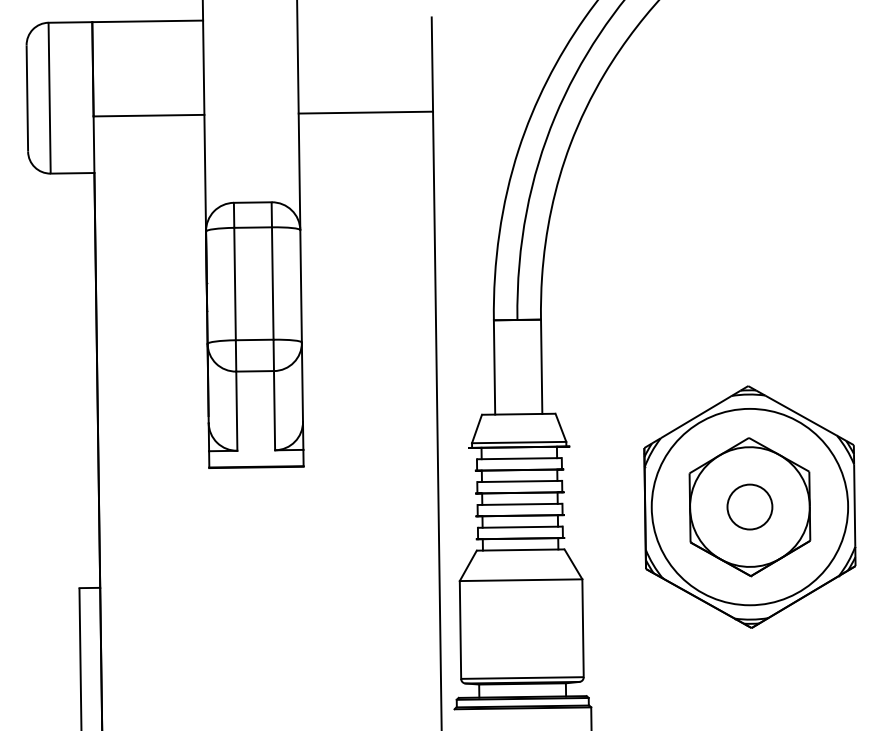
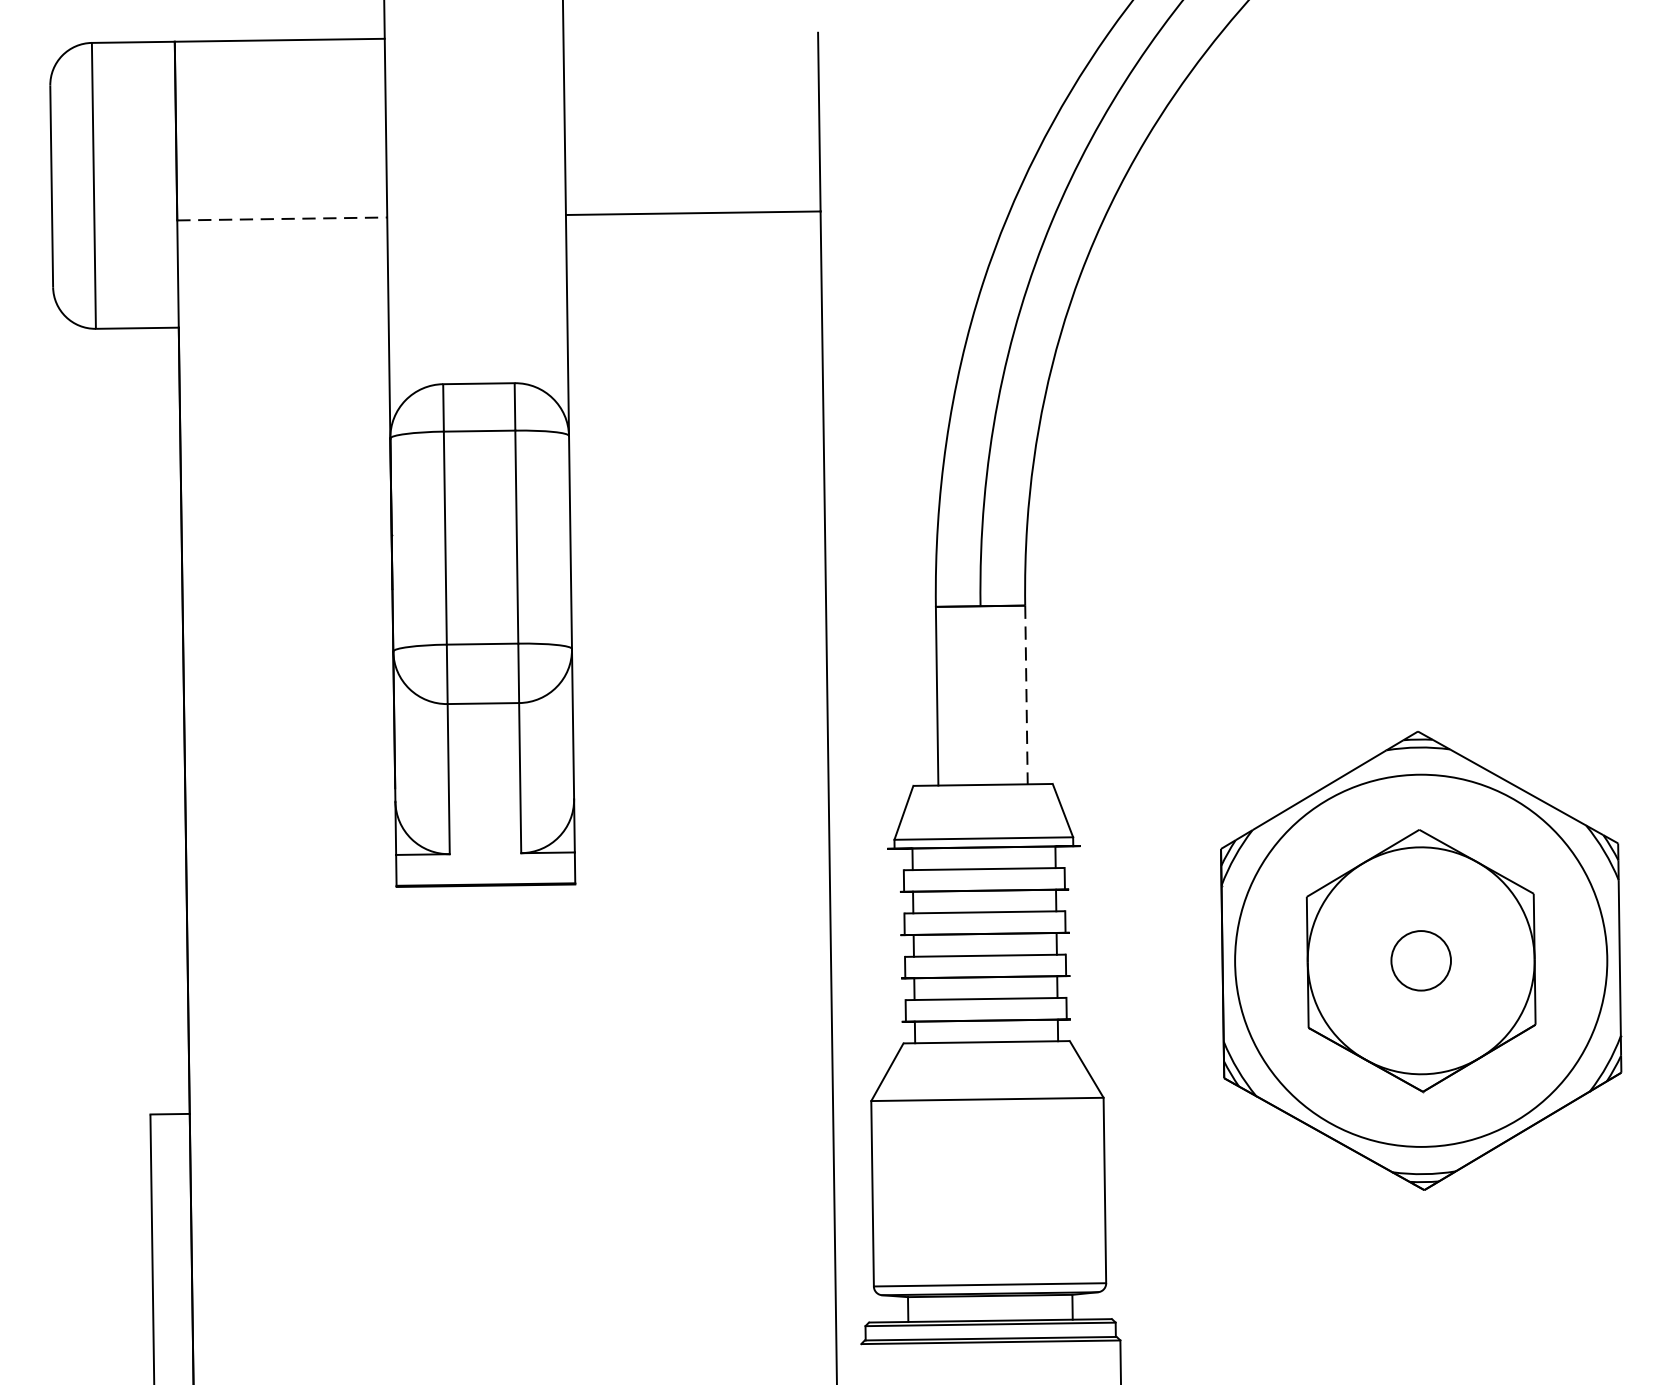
line: (149, 115) -> (283, 218), solid -> dashed
line: (541, 367) -> (1026, 696), solid -> dashed
circle: (749, 506) -> (1420, 959), size x0.7

